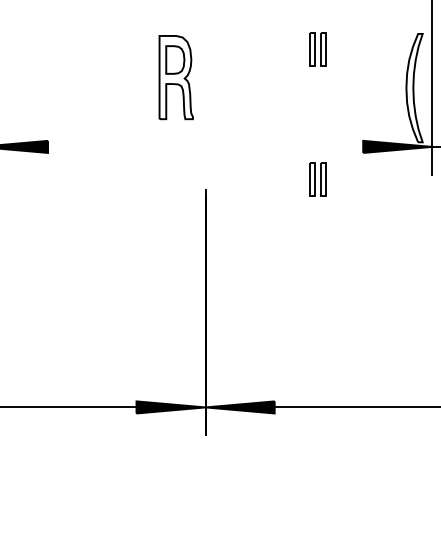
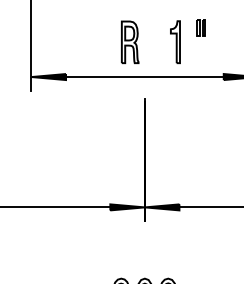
part: (266, 77) -> (175, 42), added
line: (204, 147) -> (144, 77), added
part: (316, 177) -> (200, 92), removed

